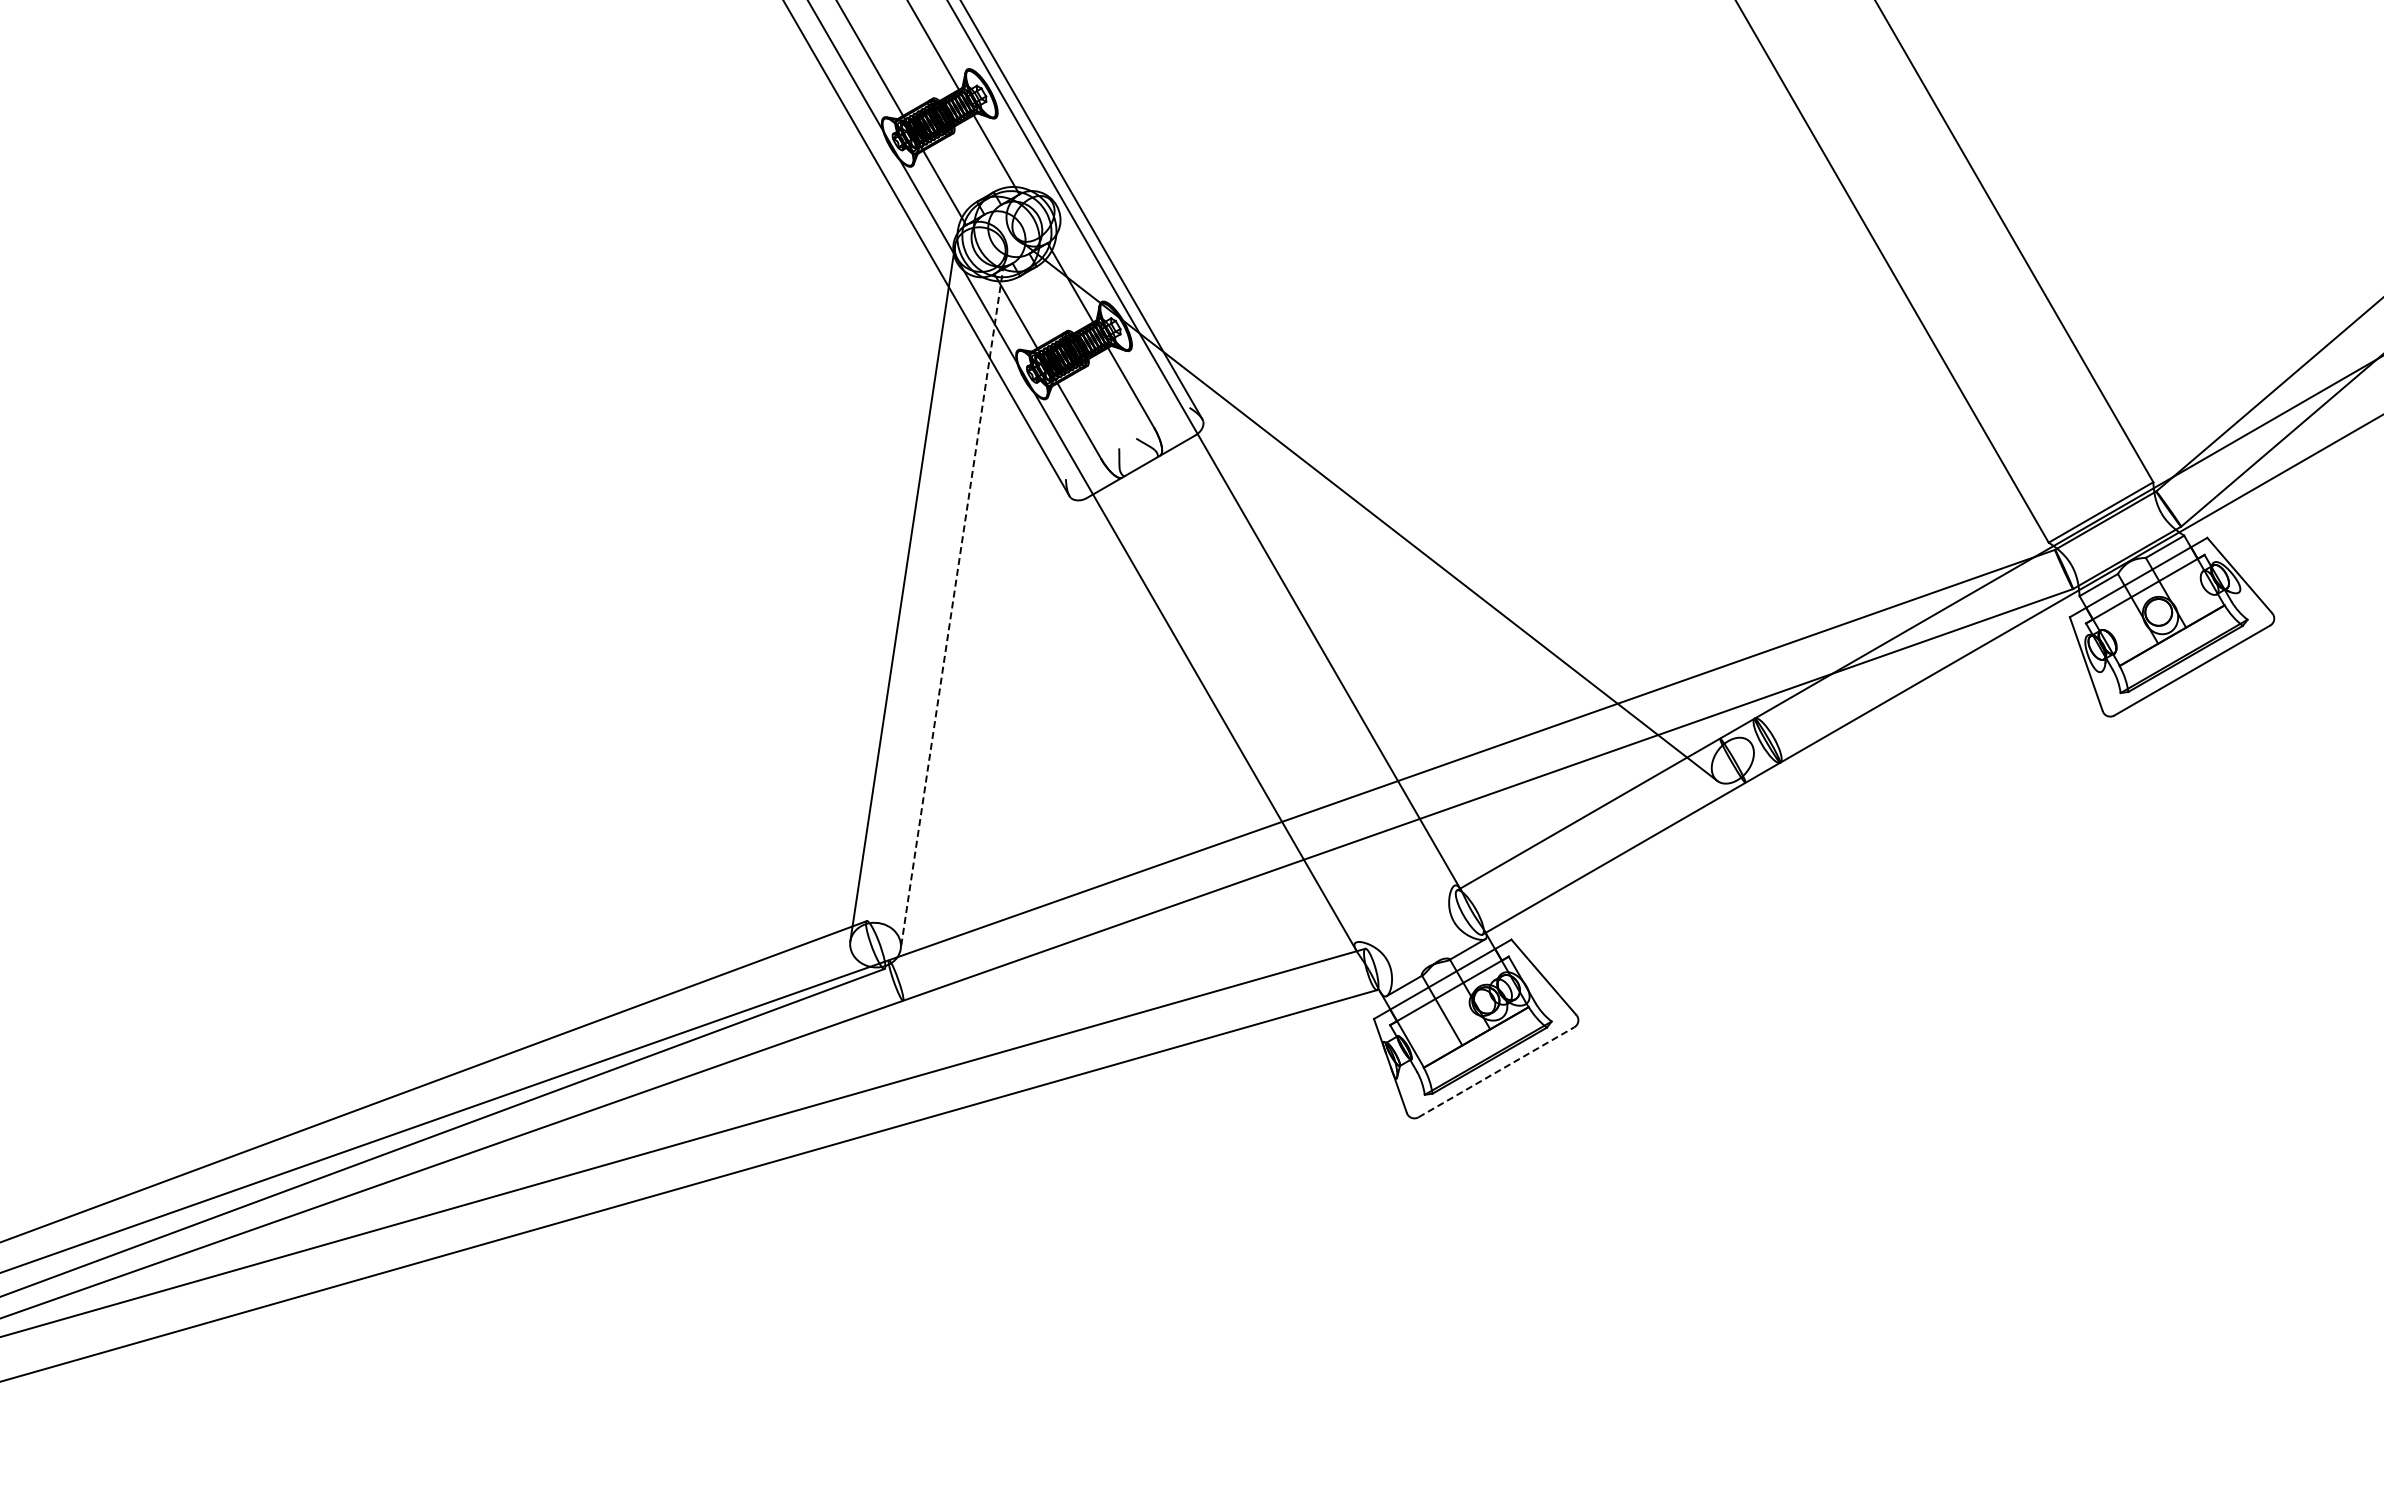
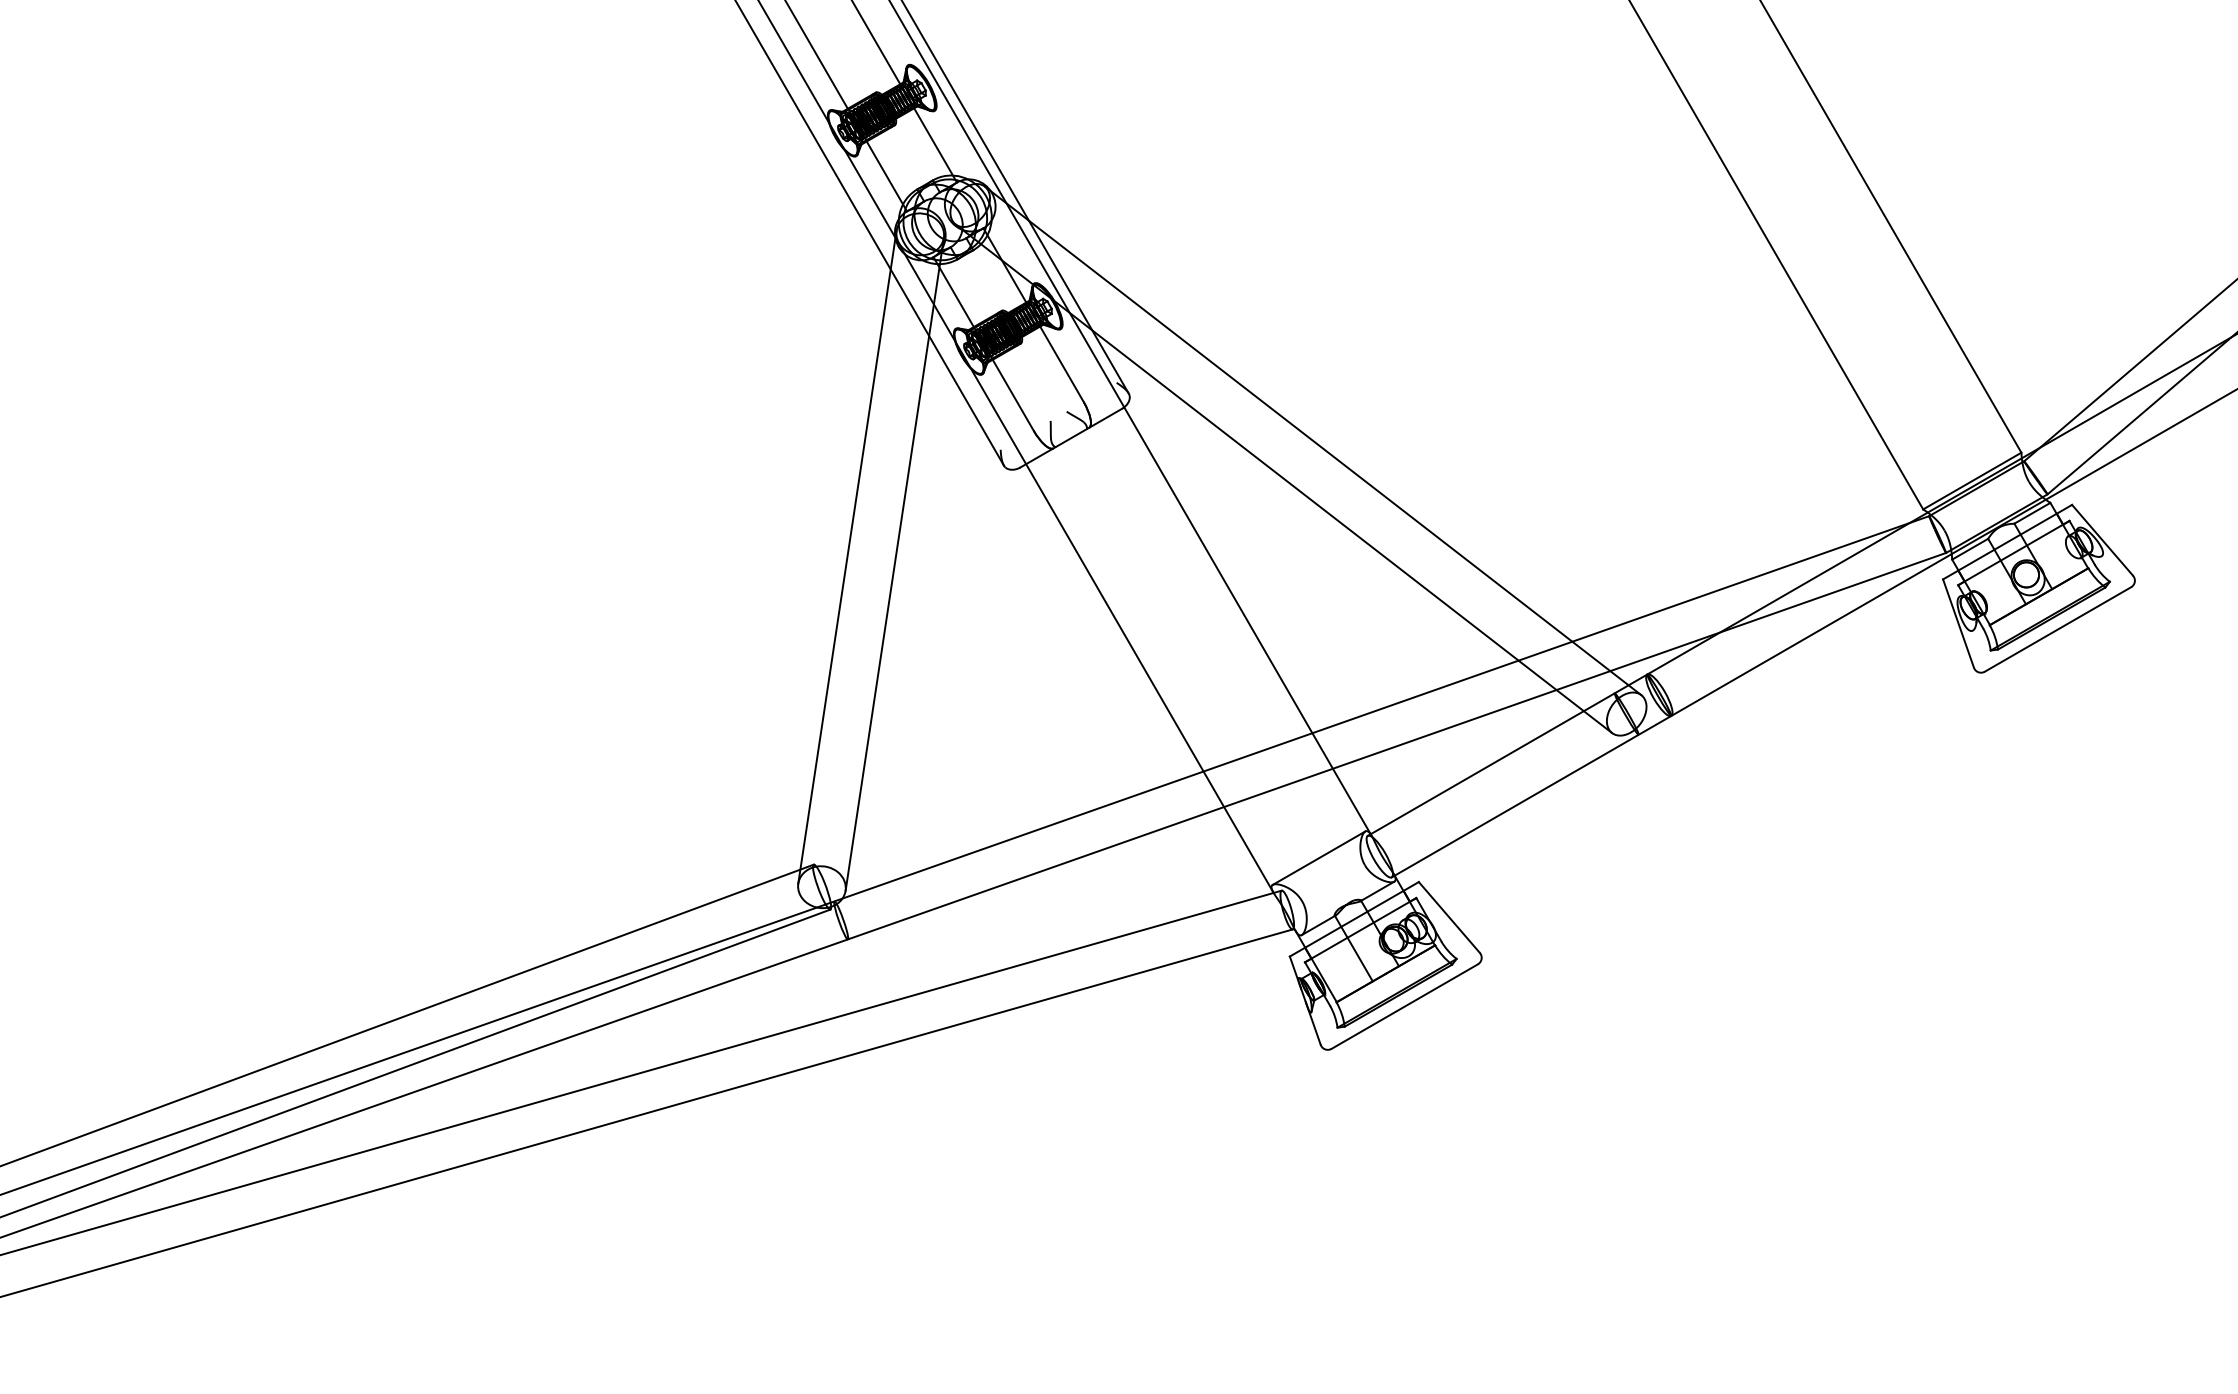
line: (1398, 469) -> (1312, 440), added
line: (953, 601) -> (895, 564), dashed -> solid
line: (1404, 913) -> (1318, 857), added
line: (1496, 1072) -> (1404, 1006), dashed -> solid

